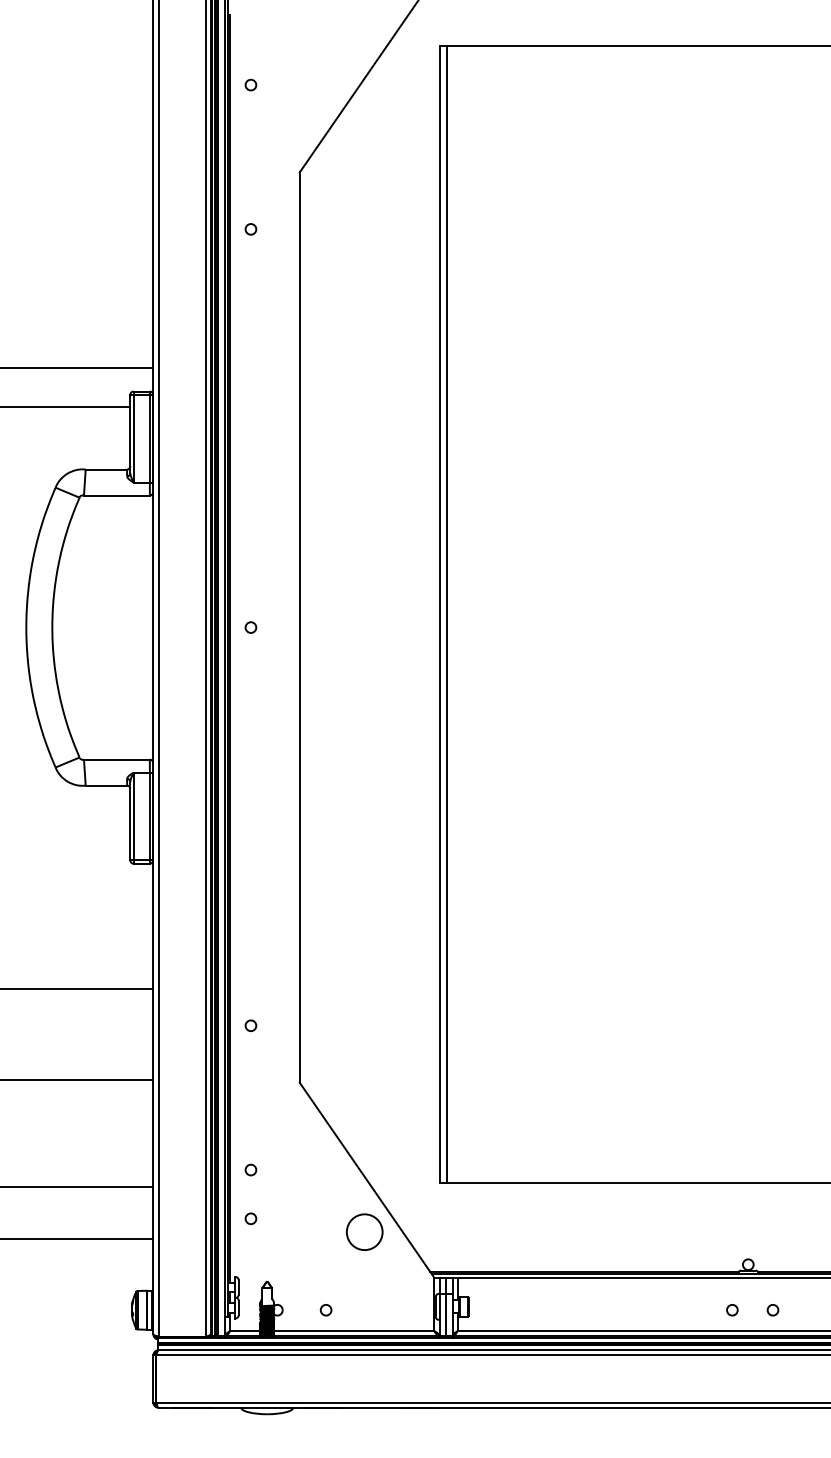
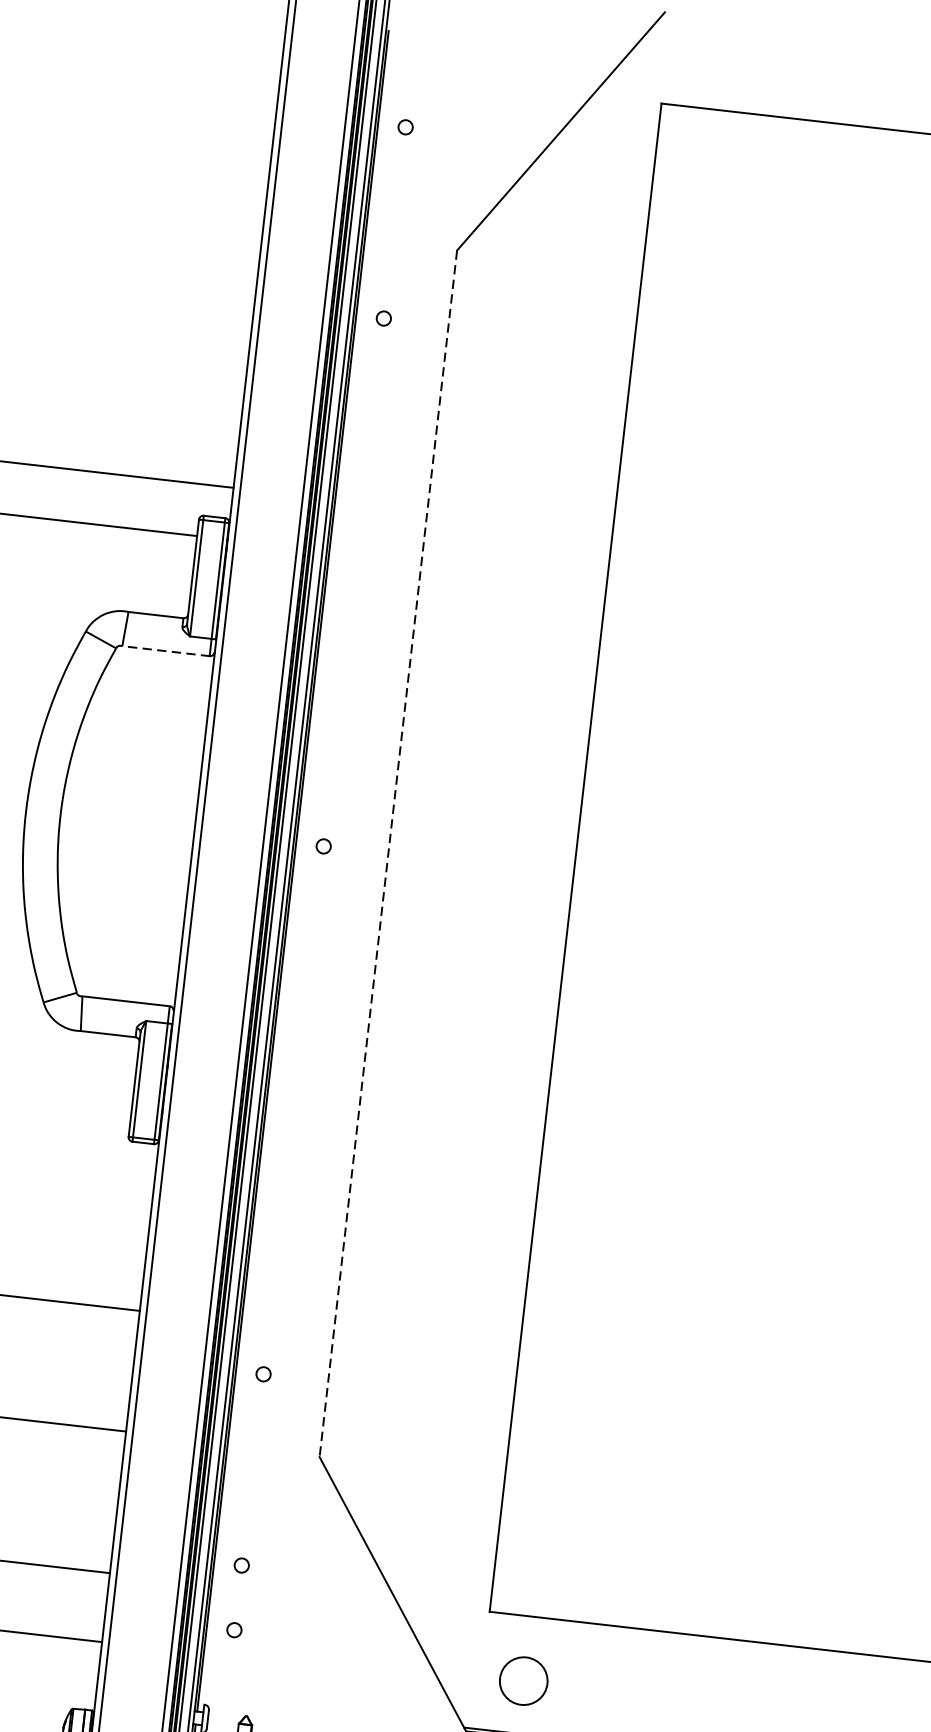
line: (116, 495) -> (165, 651), solid -> dashed
line: (446, 614) -> (584, 858), removed
line: (299, 628) -> (387, 854), solid -> dashed
circle: (364, 1231) -> (523, 1680), moved

